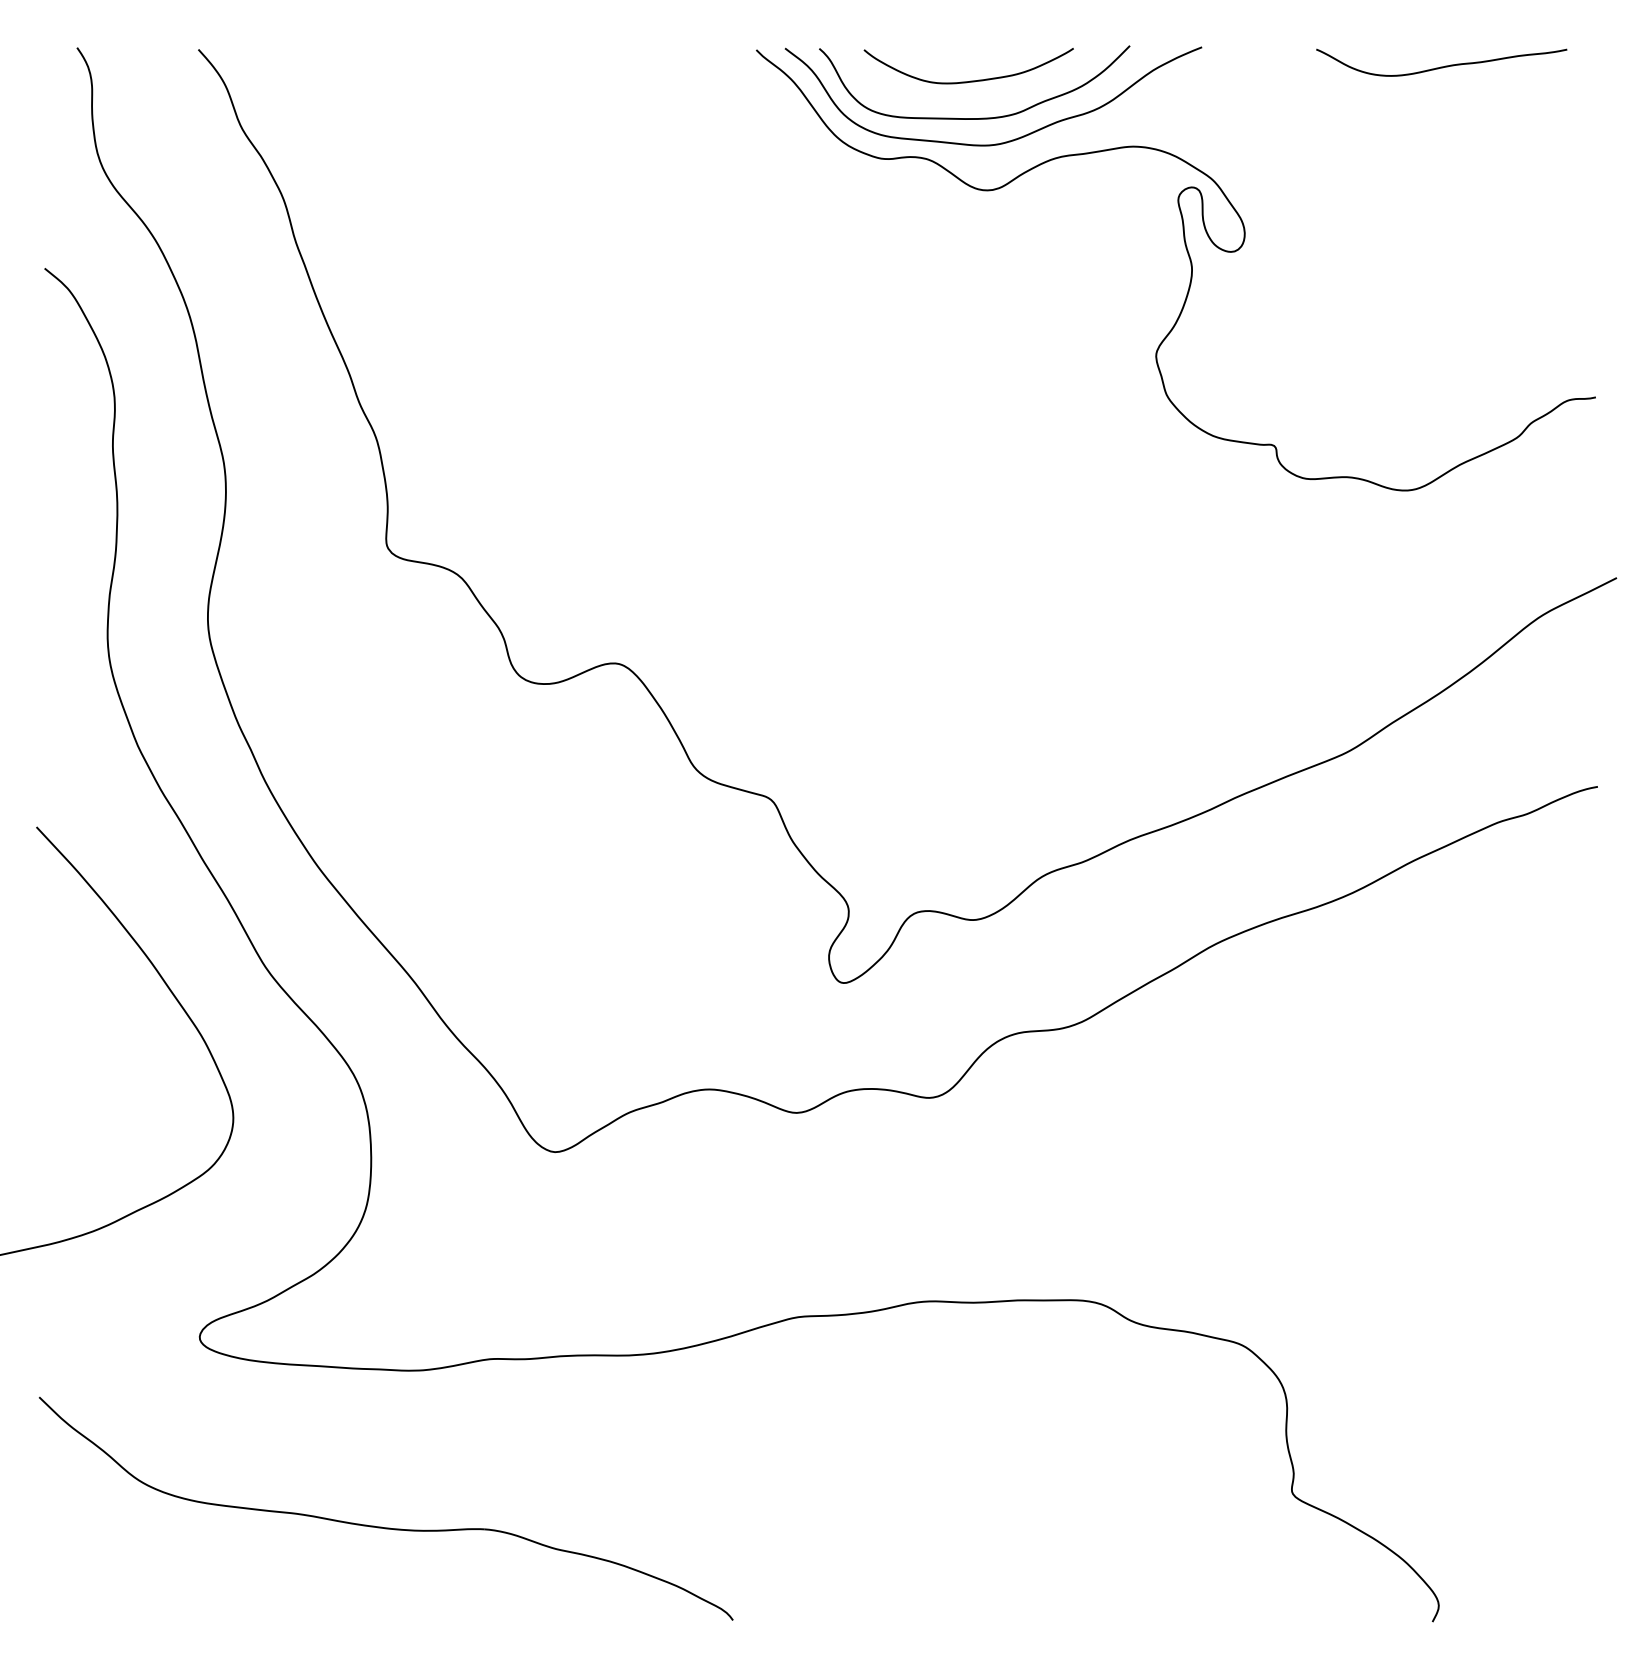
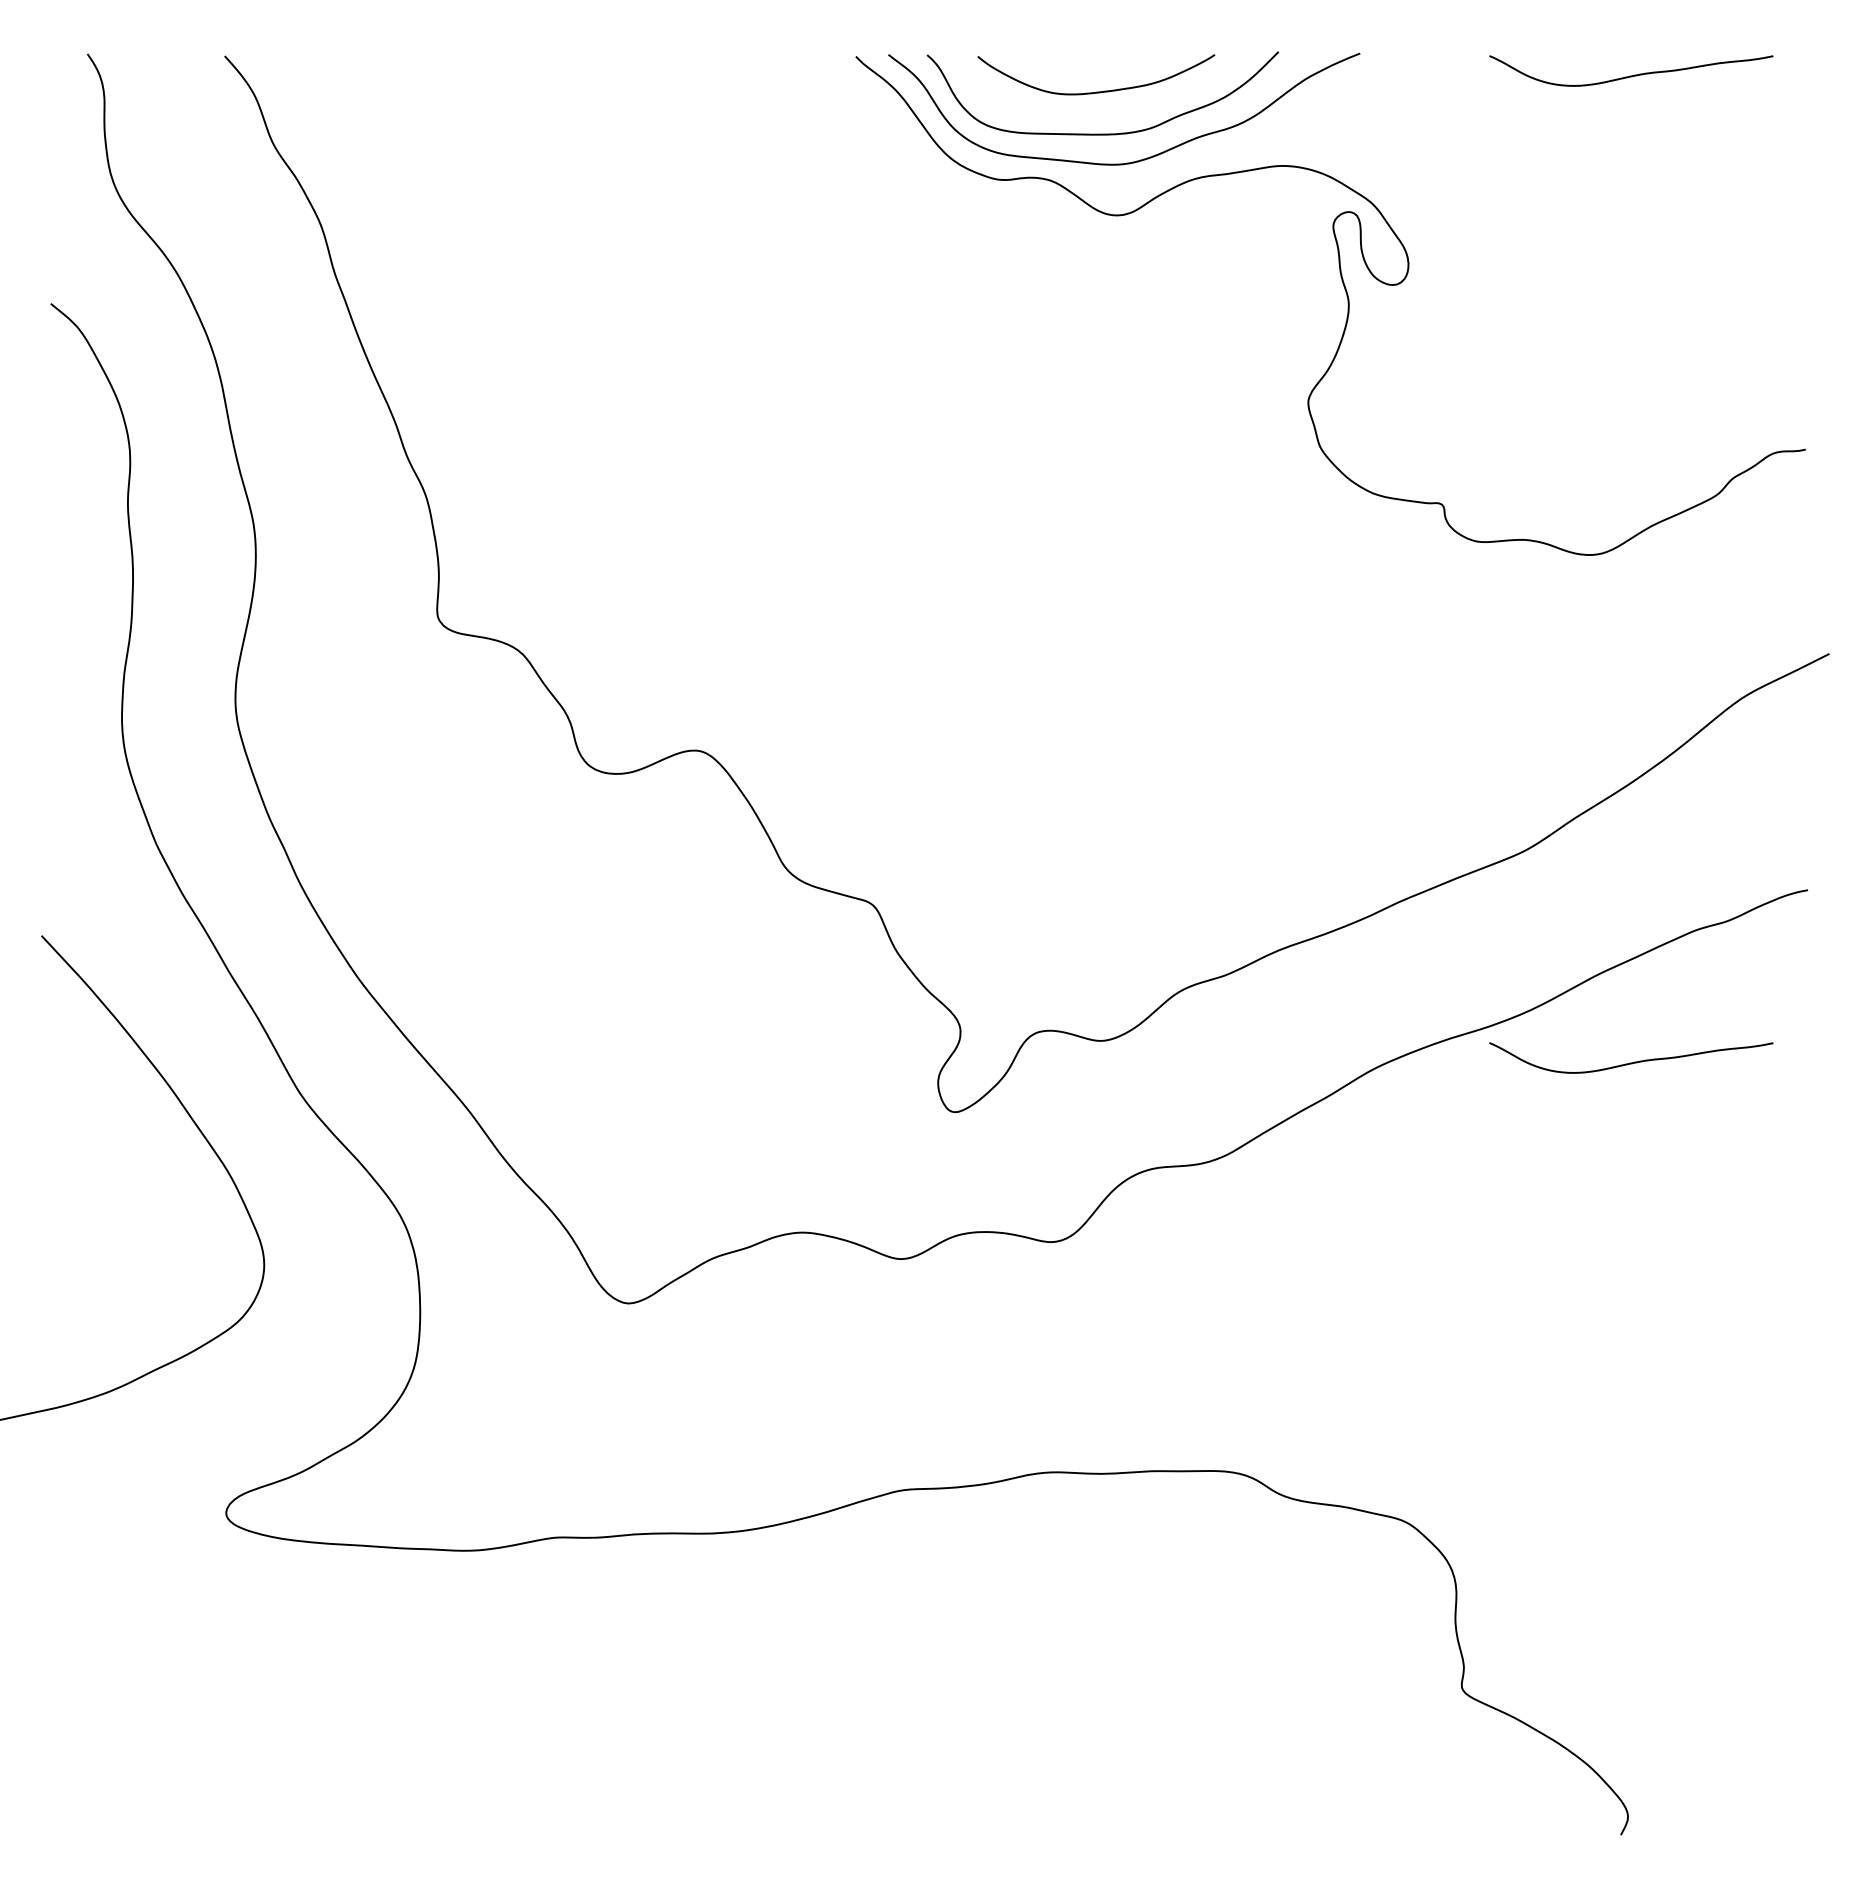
curve: (1444, 938) -> (1634, 1061), added
part: (383, 1526) -> (434, 1727), removed

